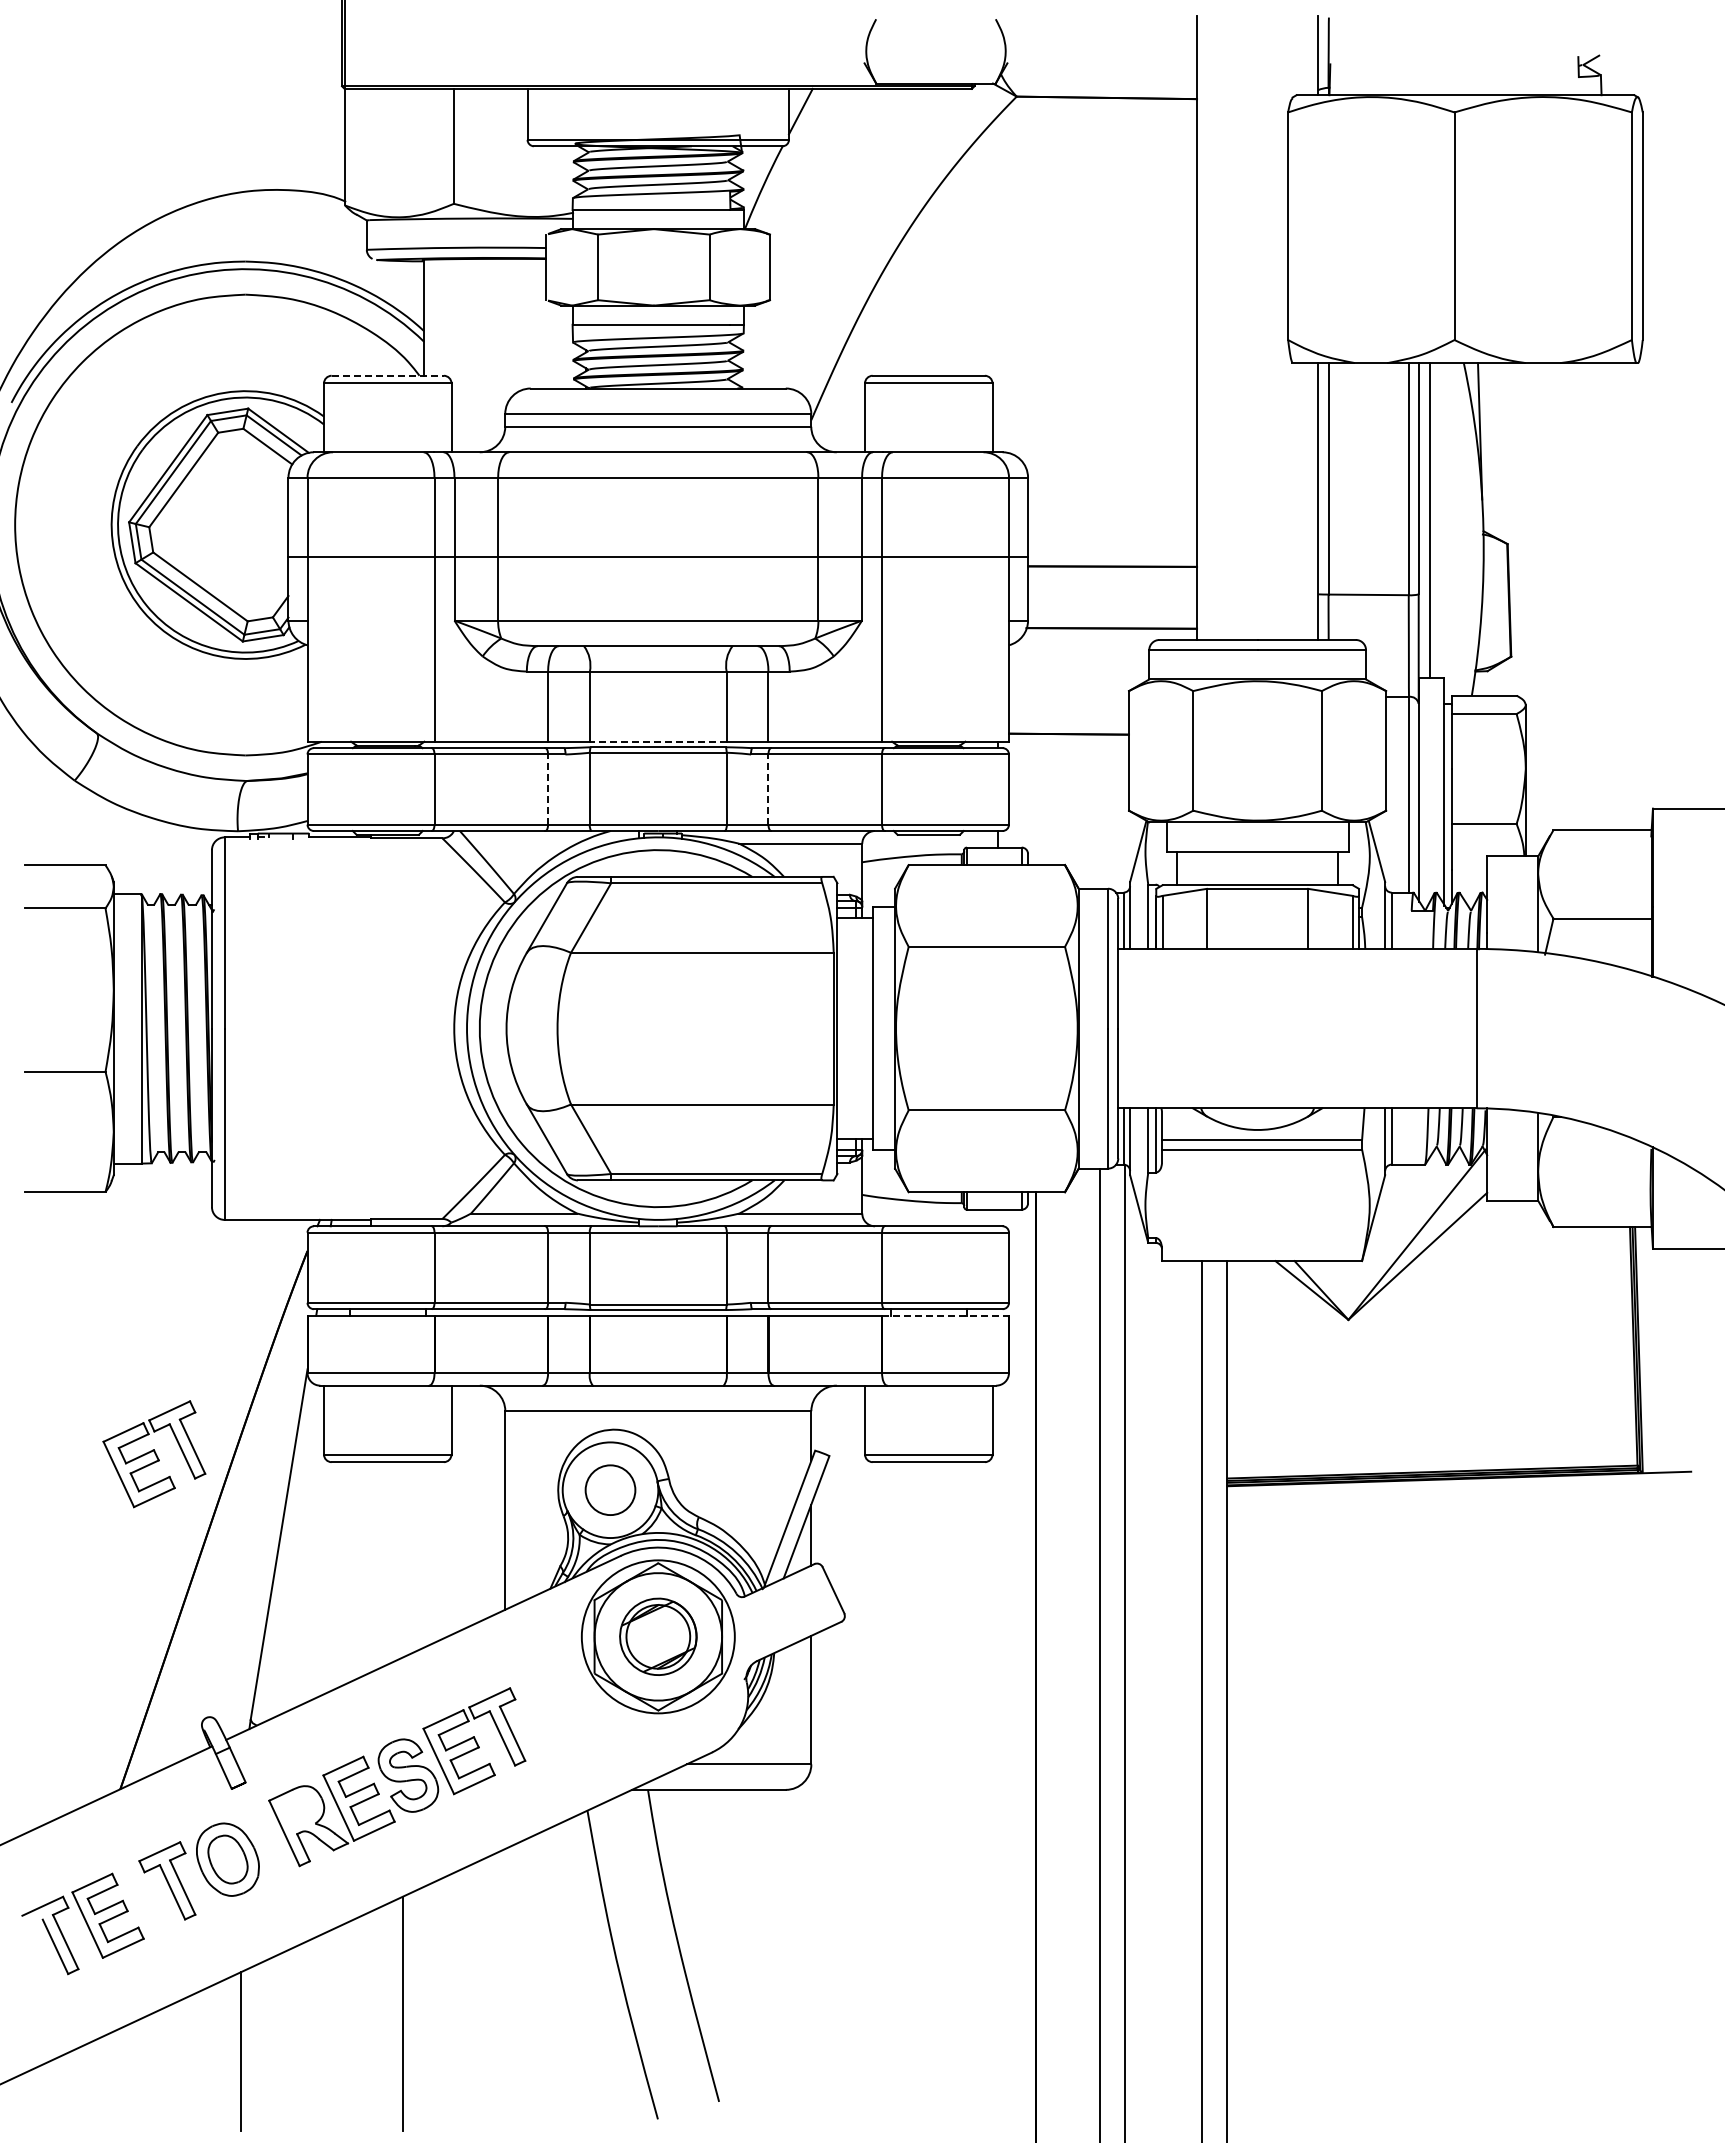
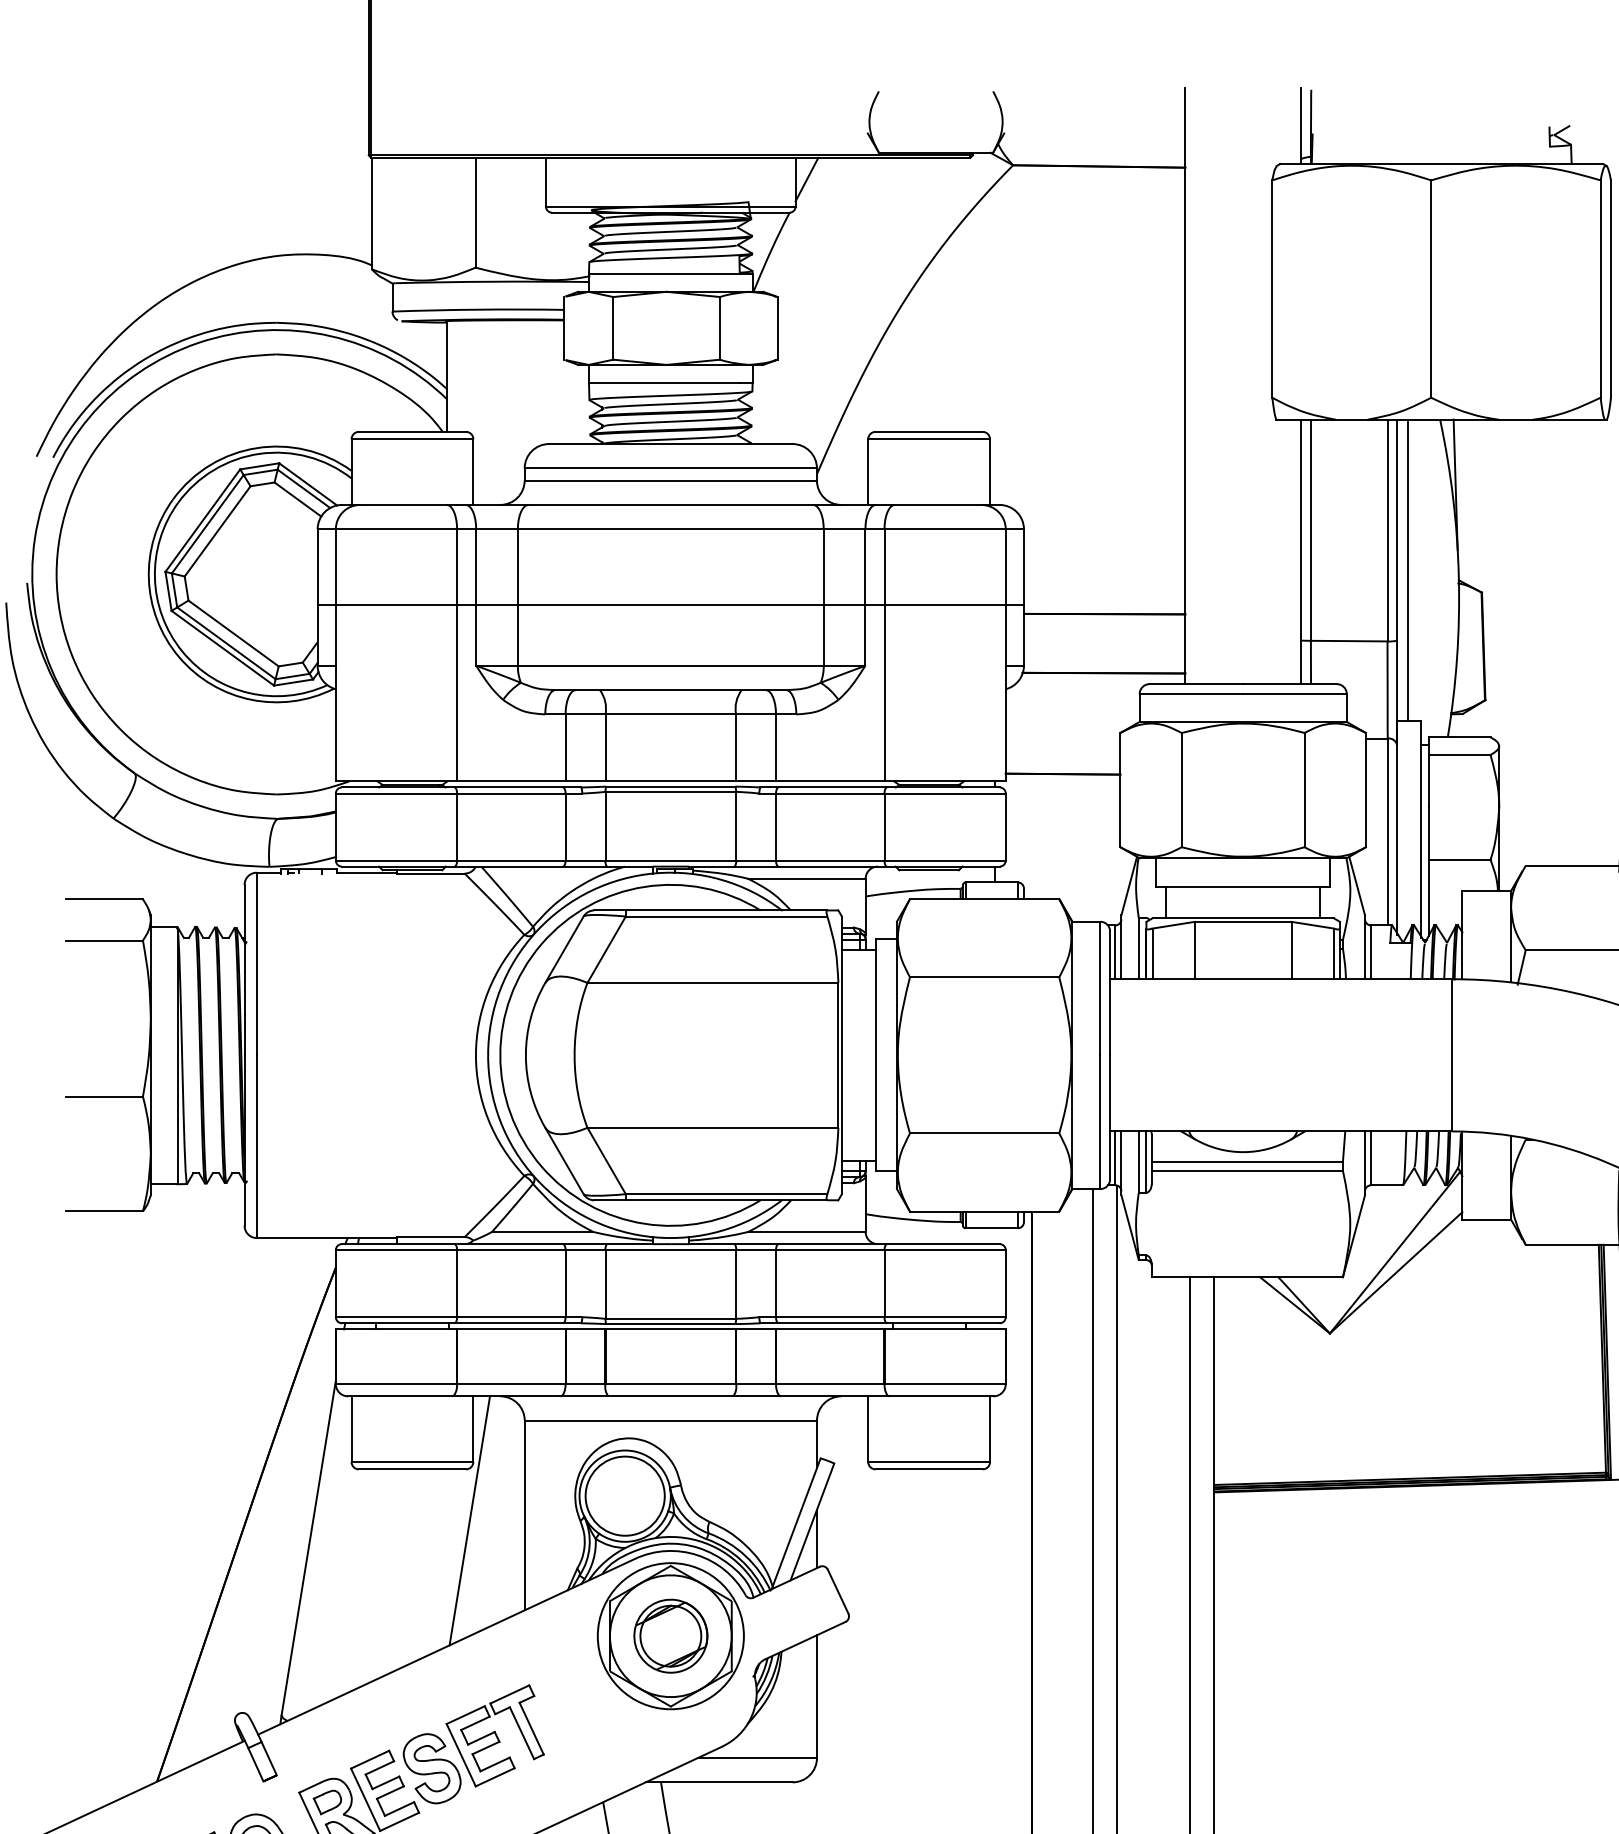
line: (388, 375) -> (413, 431), dashed -> solid
line: (657, 741) -> (670, 781), dashed -> solid
line: (548, 789) -> (565, 826), dashed -> solid
line: (768, 789) -> (776, 826), dashed -> solid
line: (946, 1315) -> (946, 1329), dashed -> solid
part: (154, 1454) -> (189, 1462), removed
circle: (610, 1489) -> (625, 1495), size x1.67
line: (447, 1515) -> (469, 1520), added
part: (298, 1810) -> (327, 1802), added

